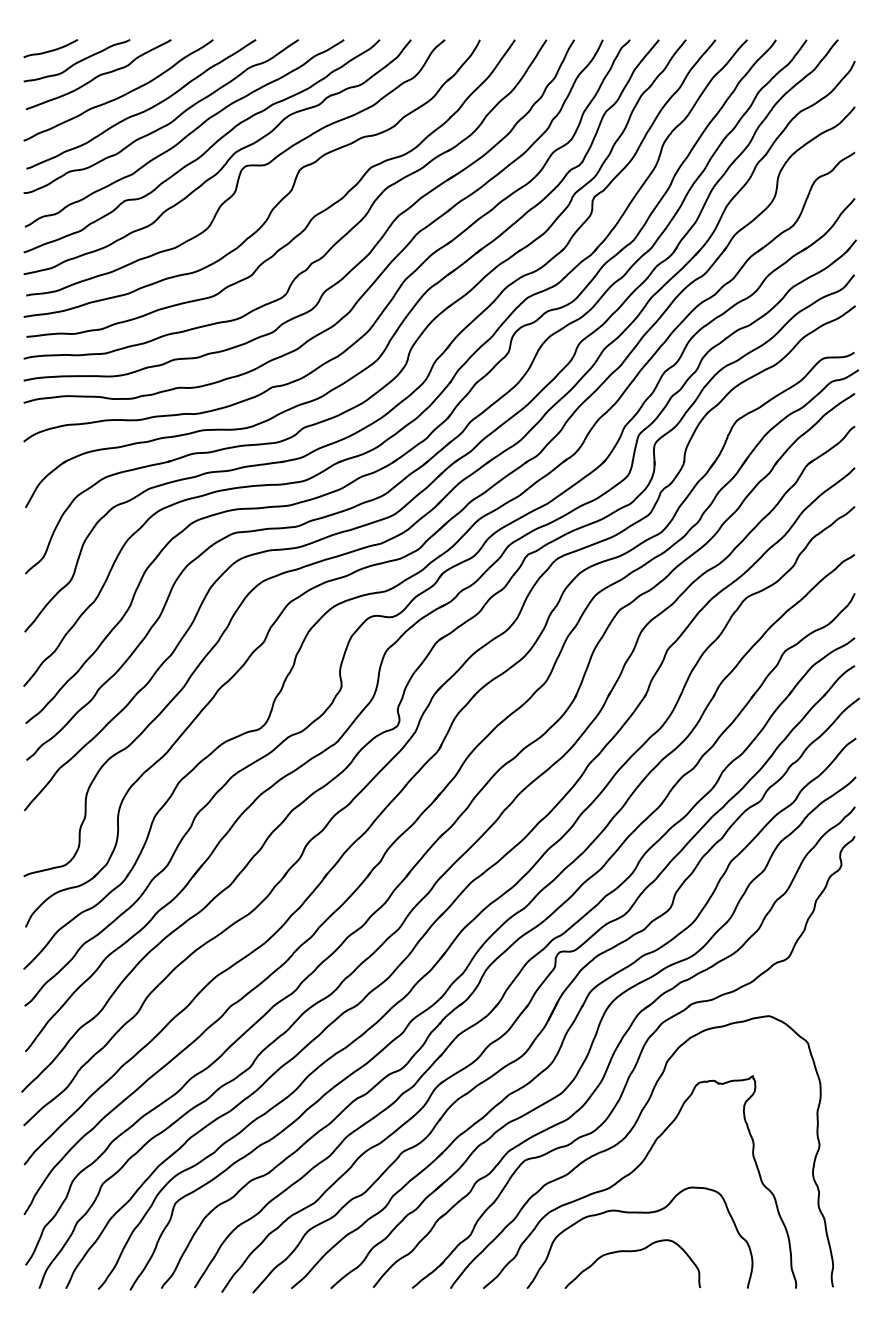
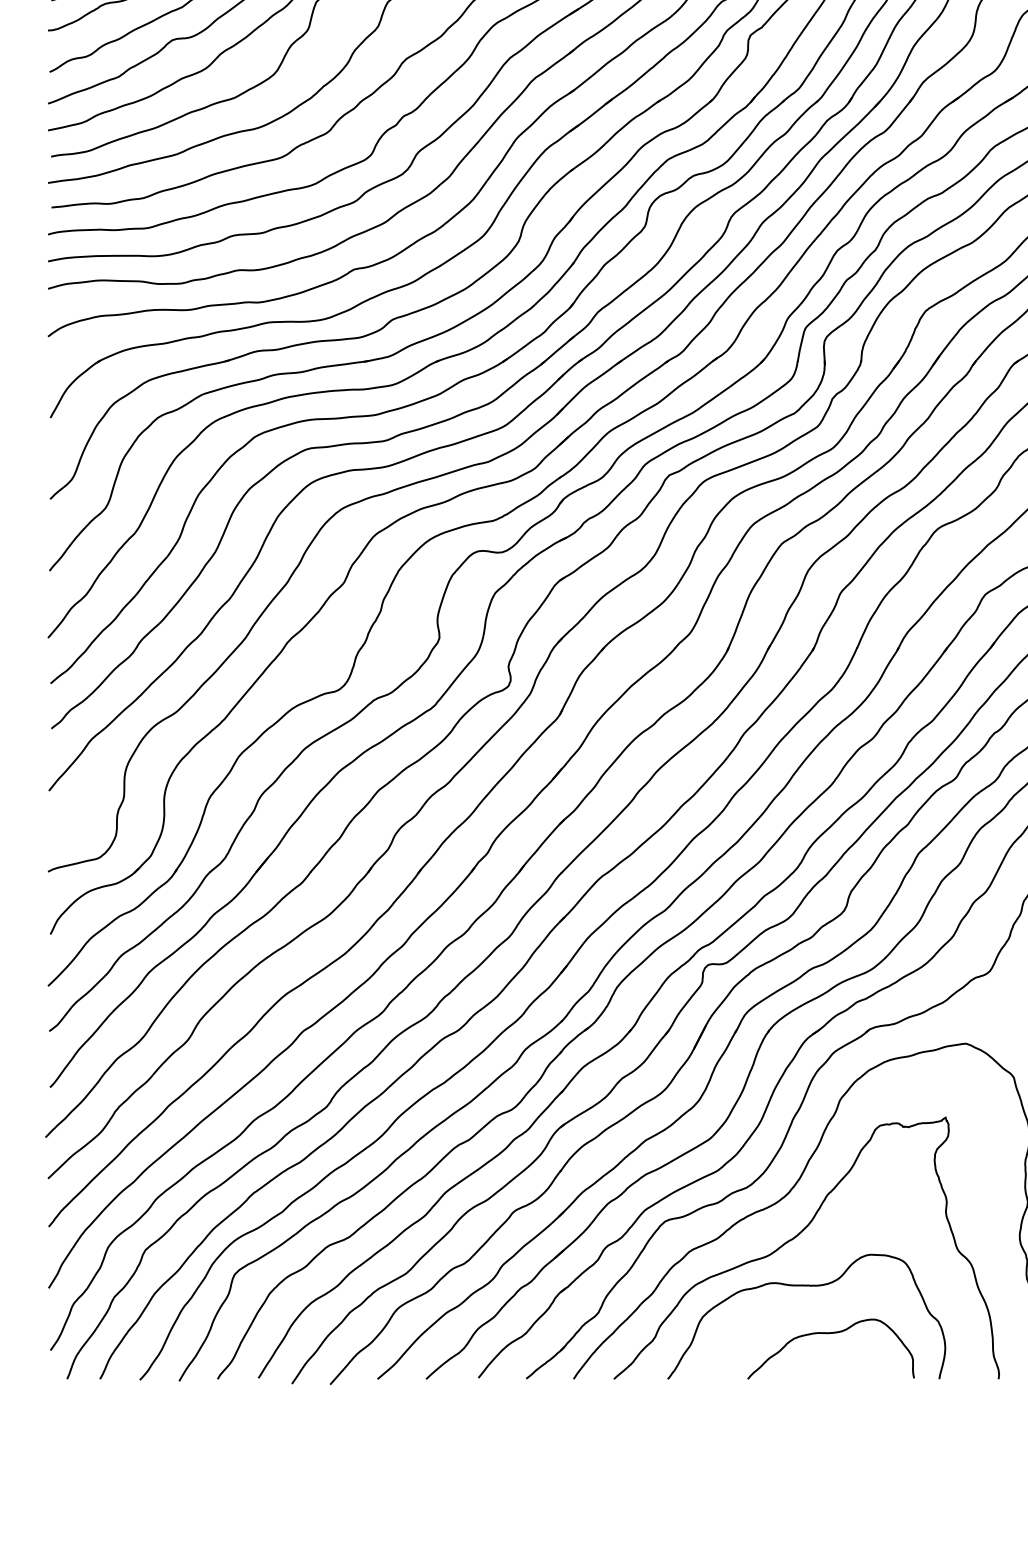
curve: (631, 1252) -> (829, 1334), moved

